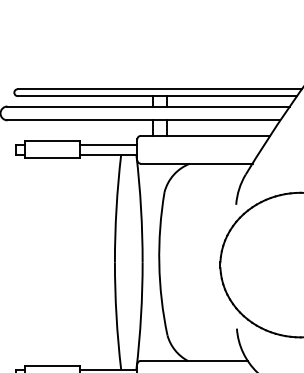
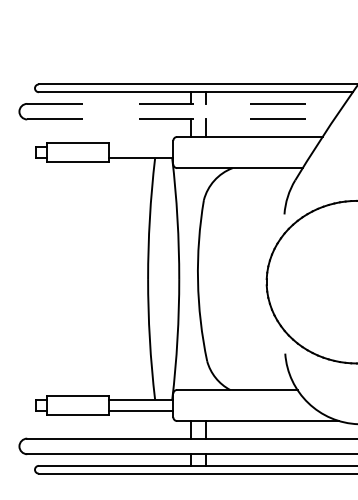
line: (148, 106) -> (185, 103), solid -> dashed
line: (144, 120) -> (181, 119), solid -> dashed
line: (109, 144) -> (141, 146), removed

